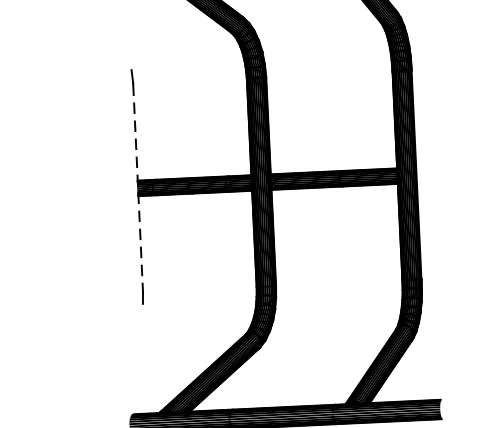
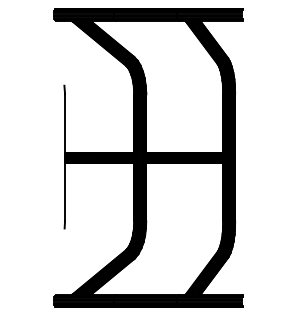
line: (138, 189) -> (65, 158), dashed -> solid

